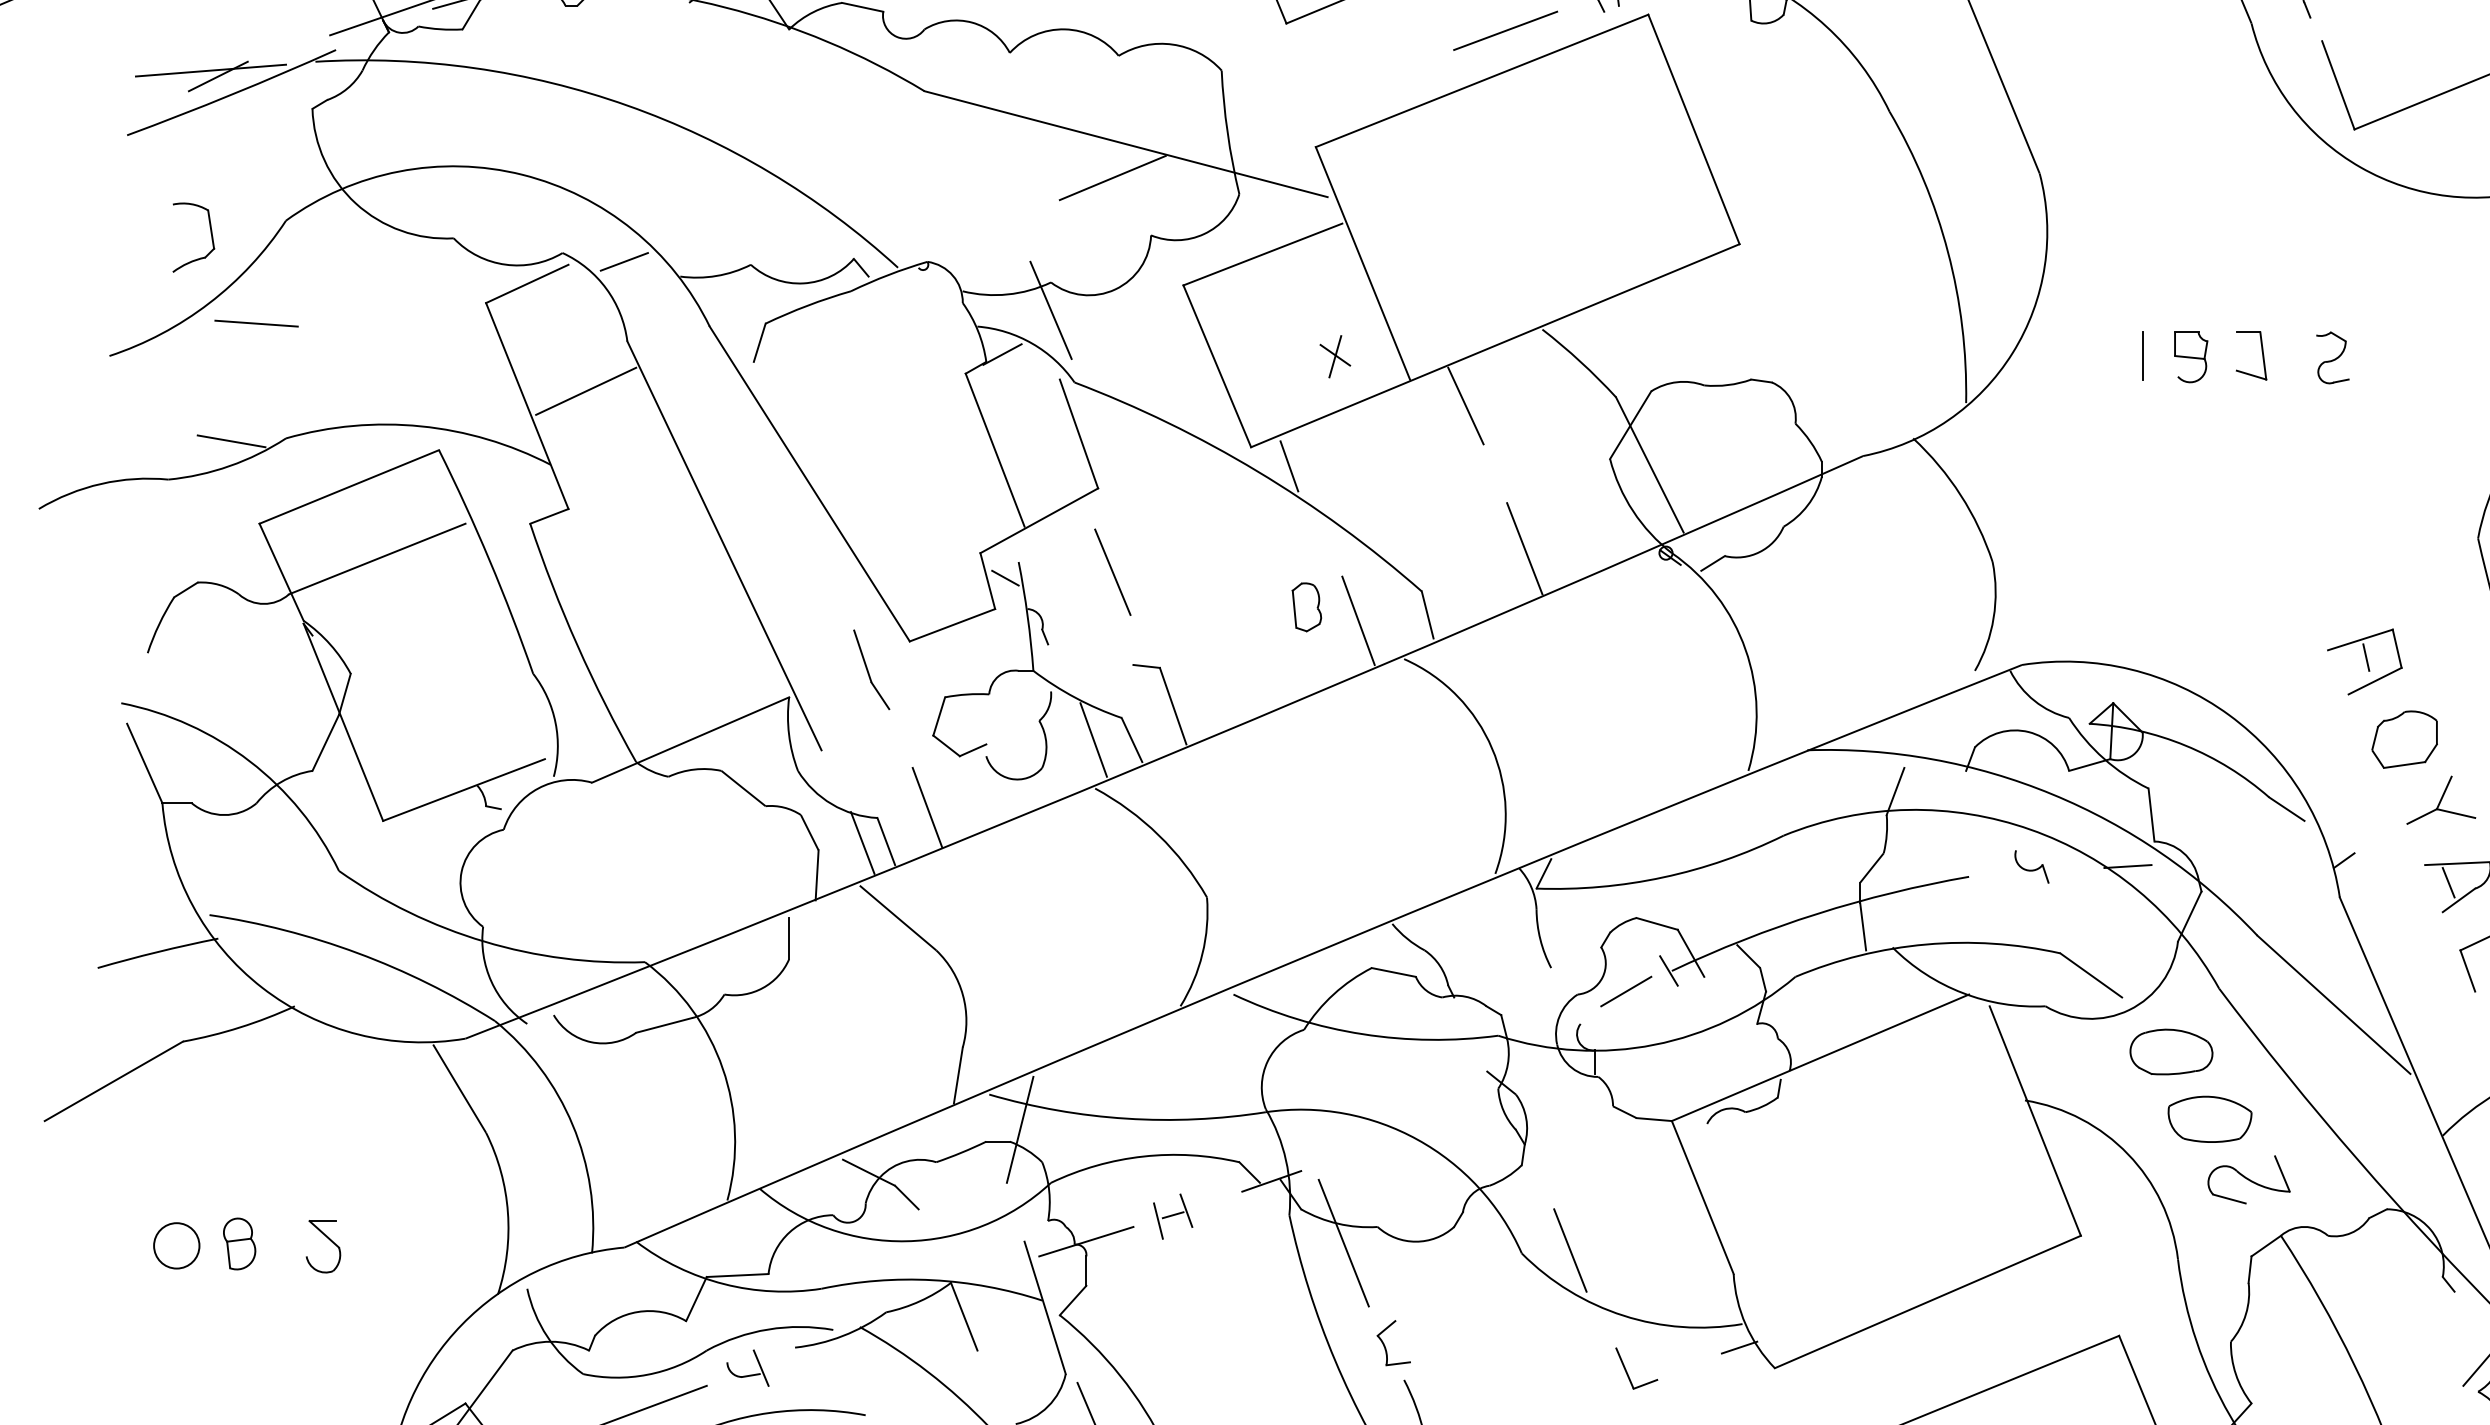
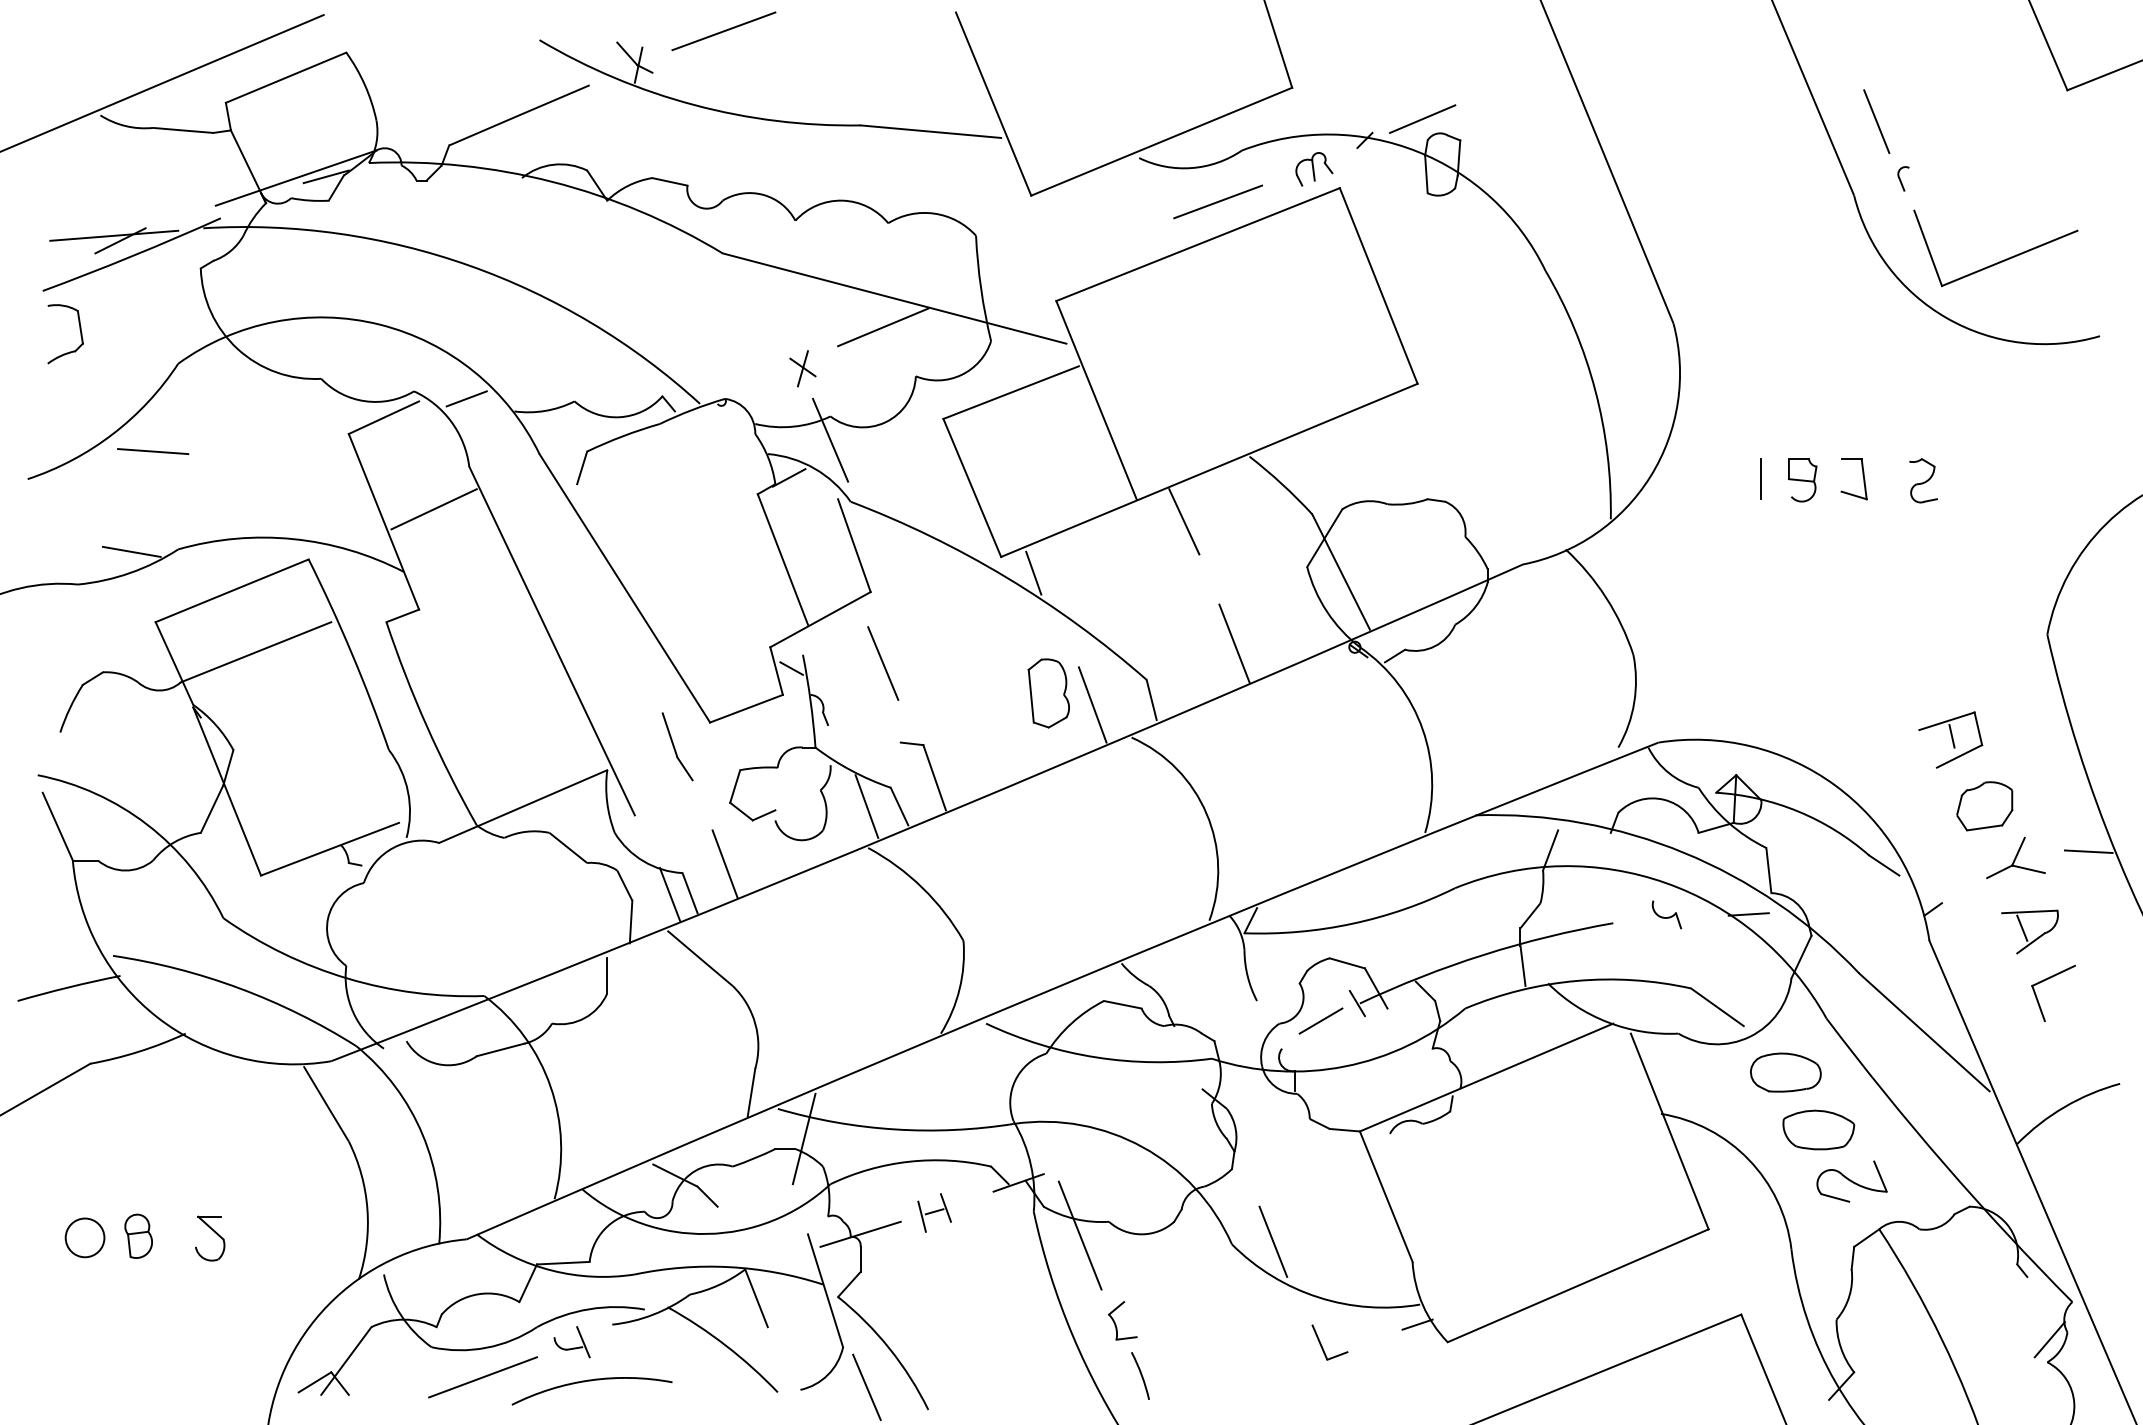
part: (210, 232) -> (79, 329), moved
part: (1334, 356) -> (802, 368), moved
part: (1306, 607) -> (1048, 693), size x1.67

